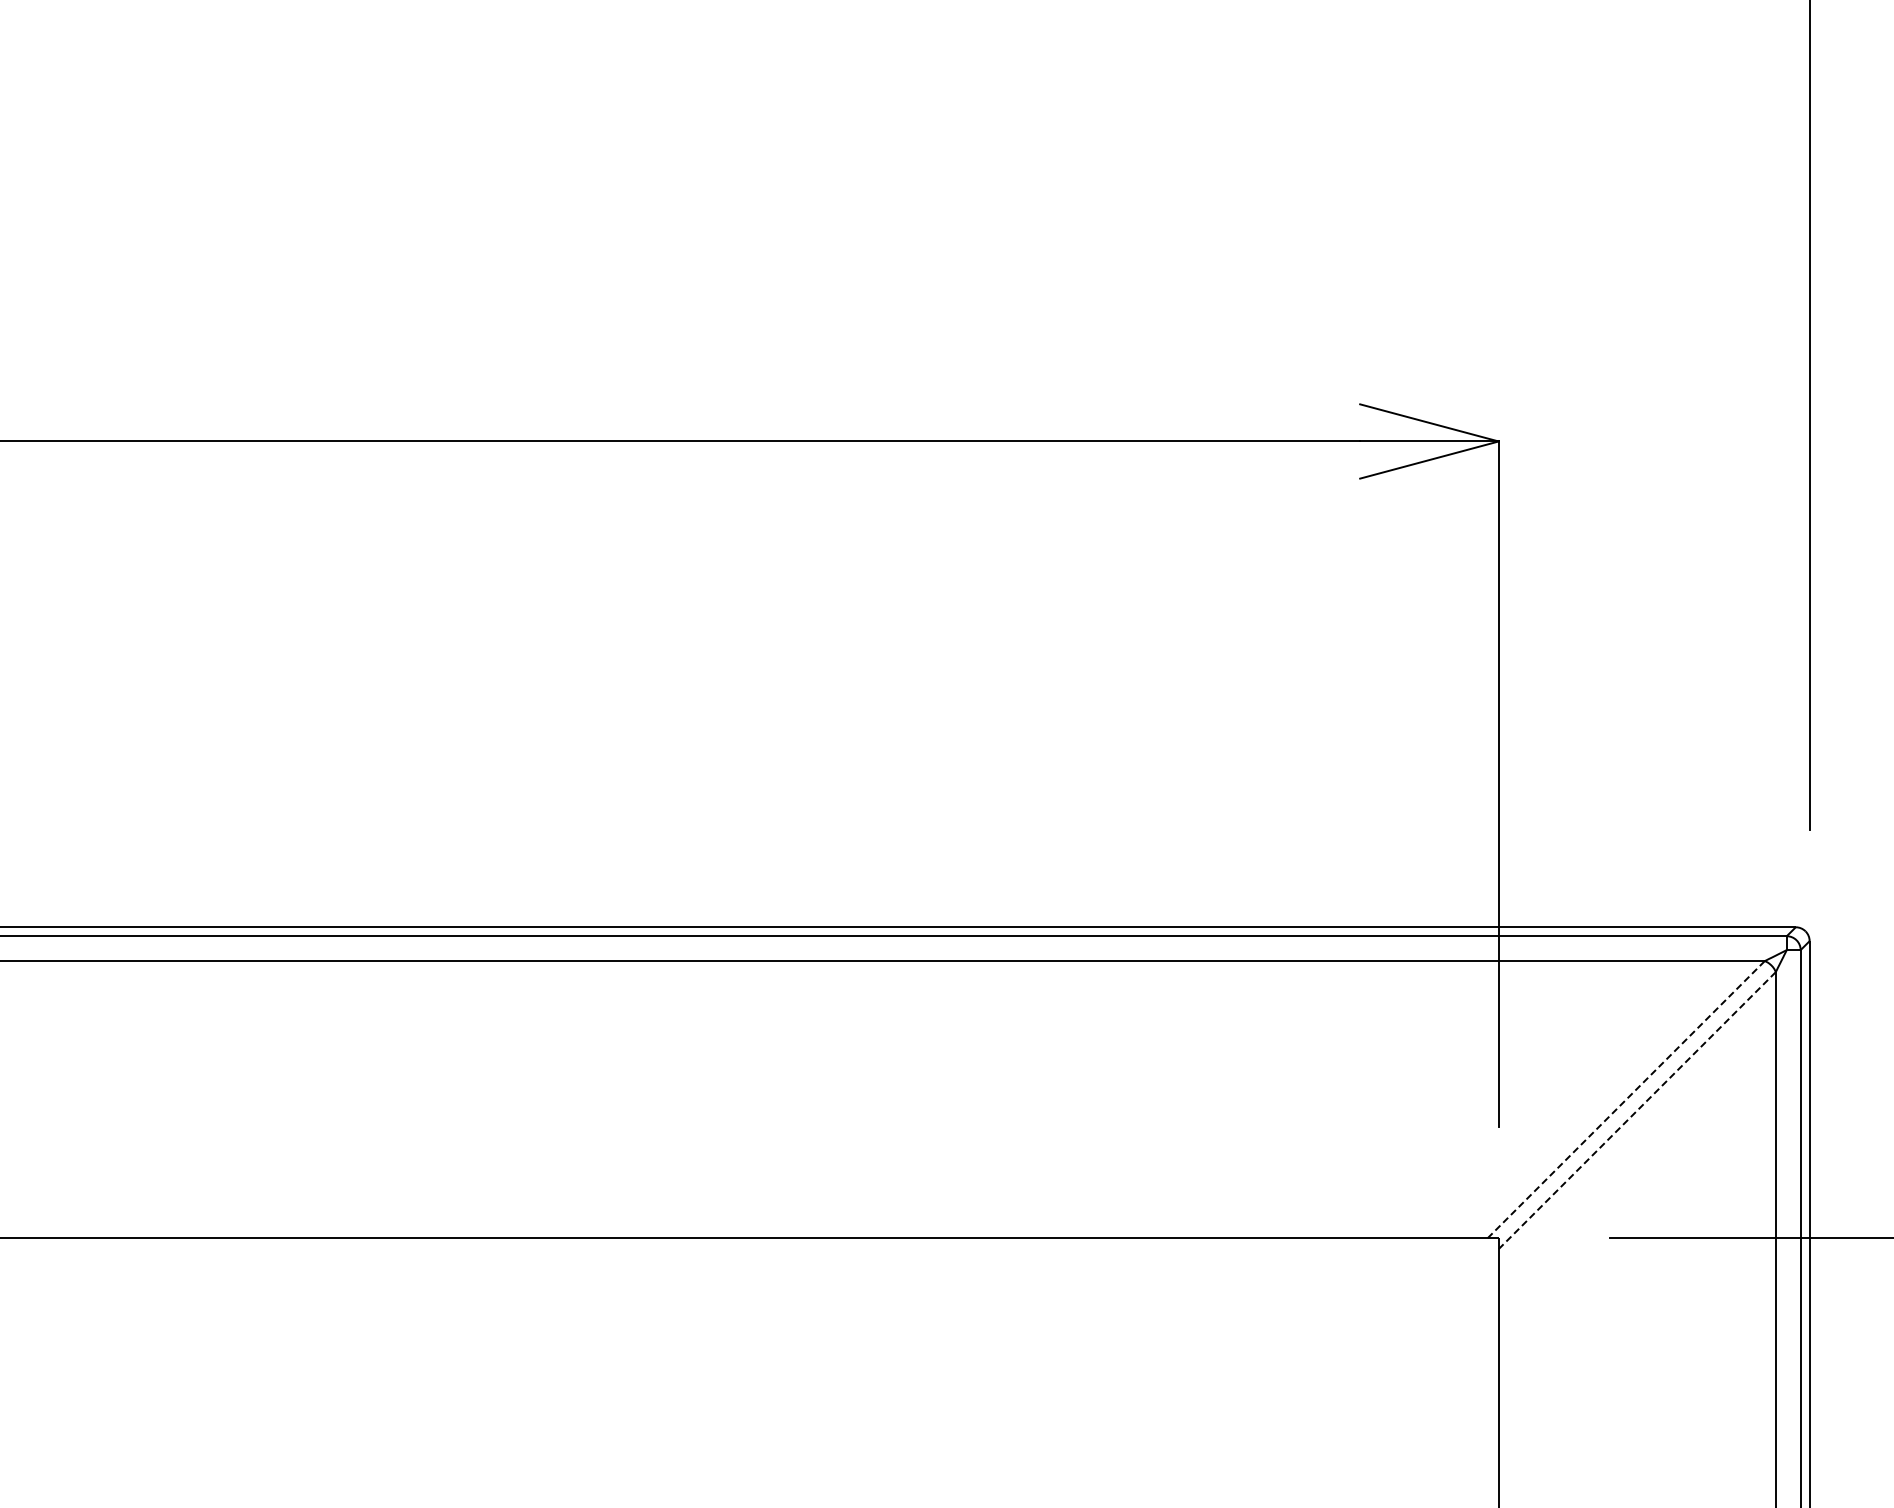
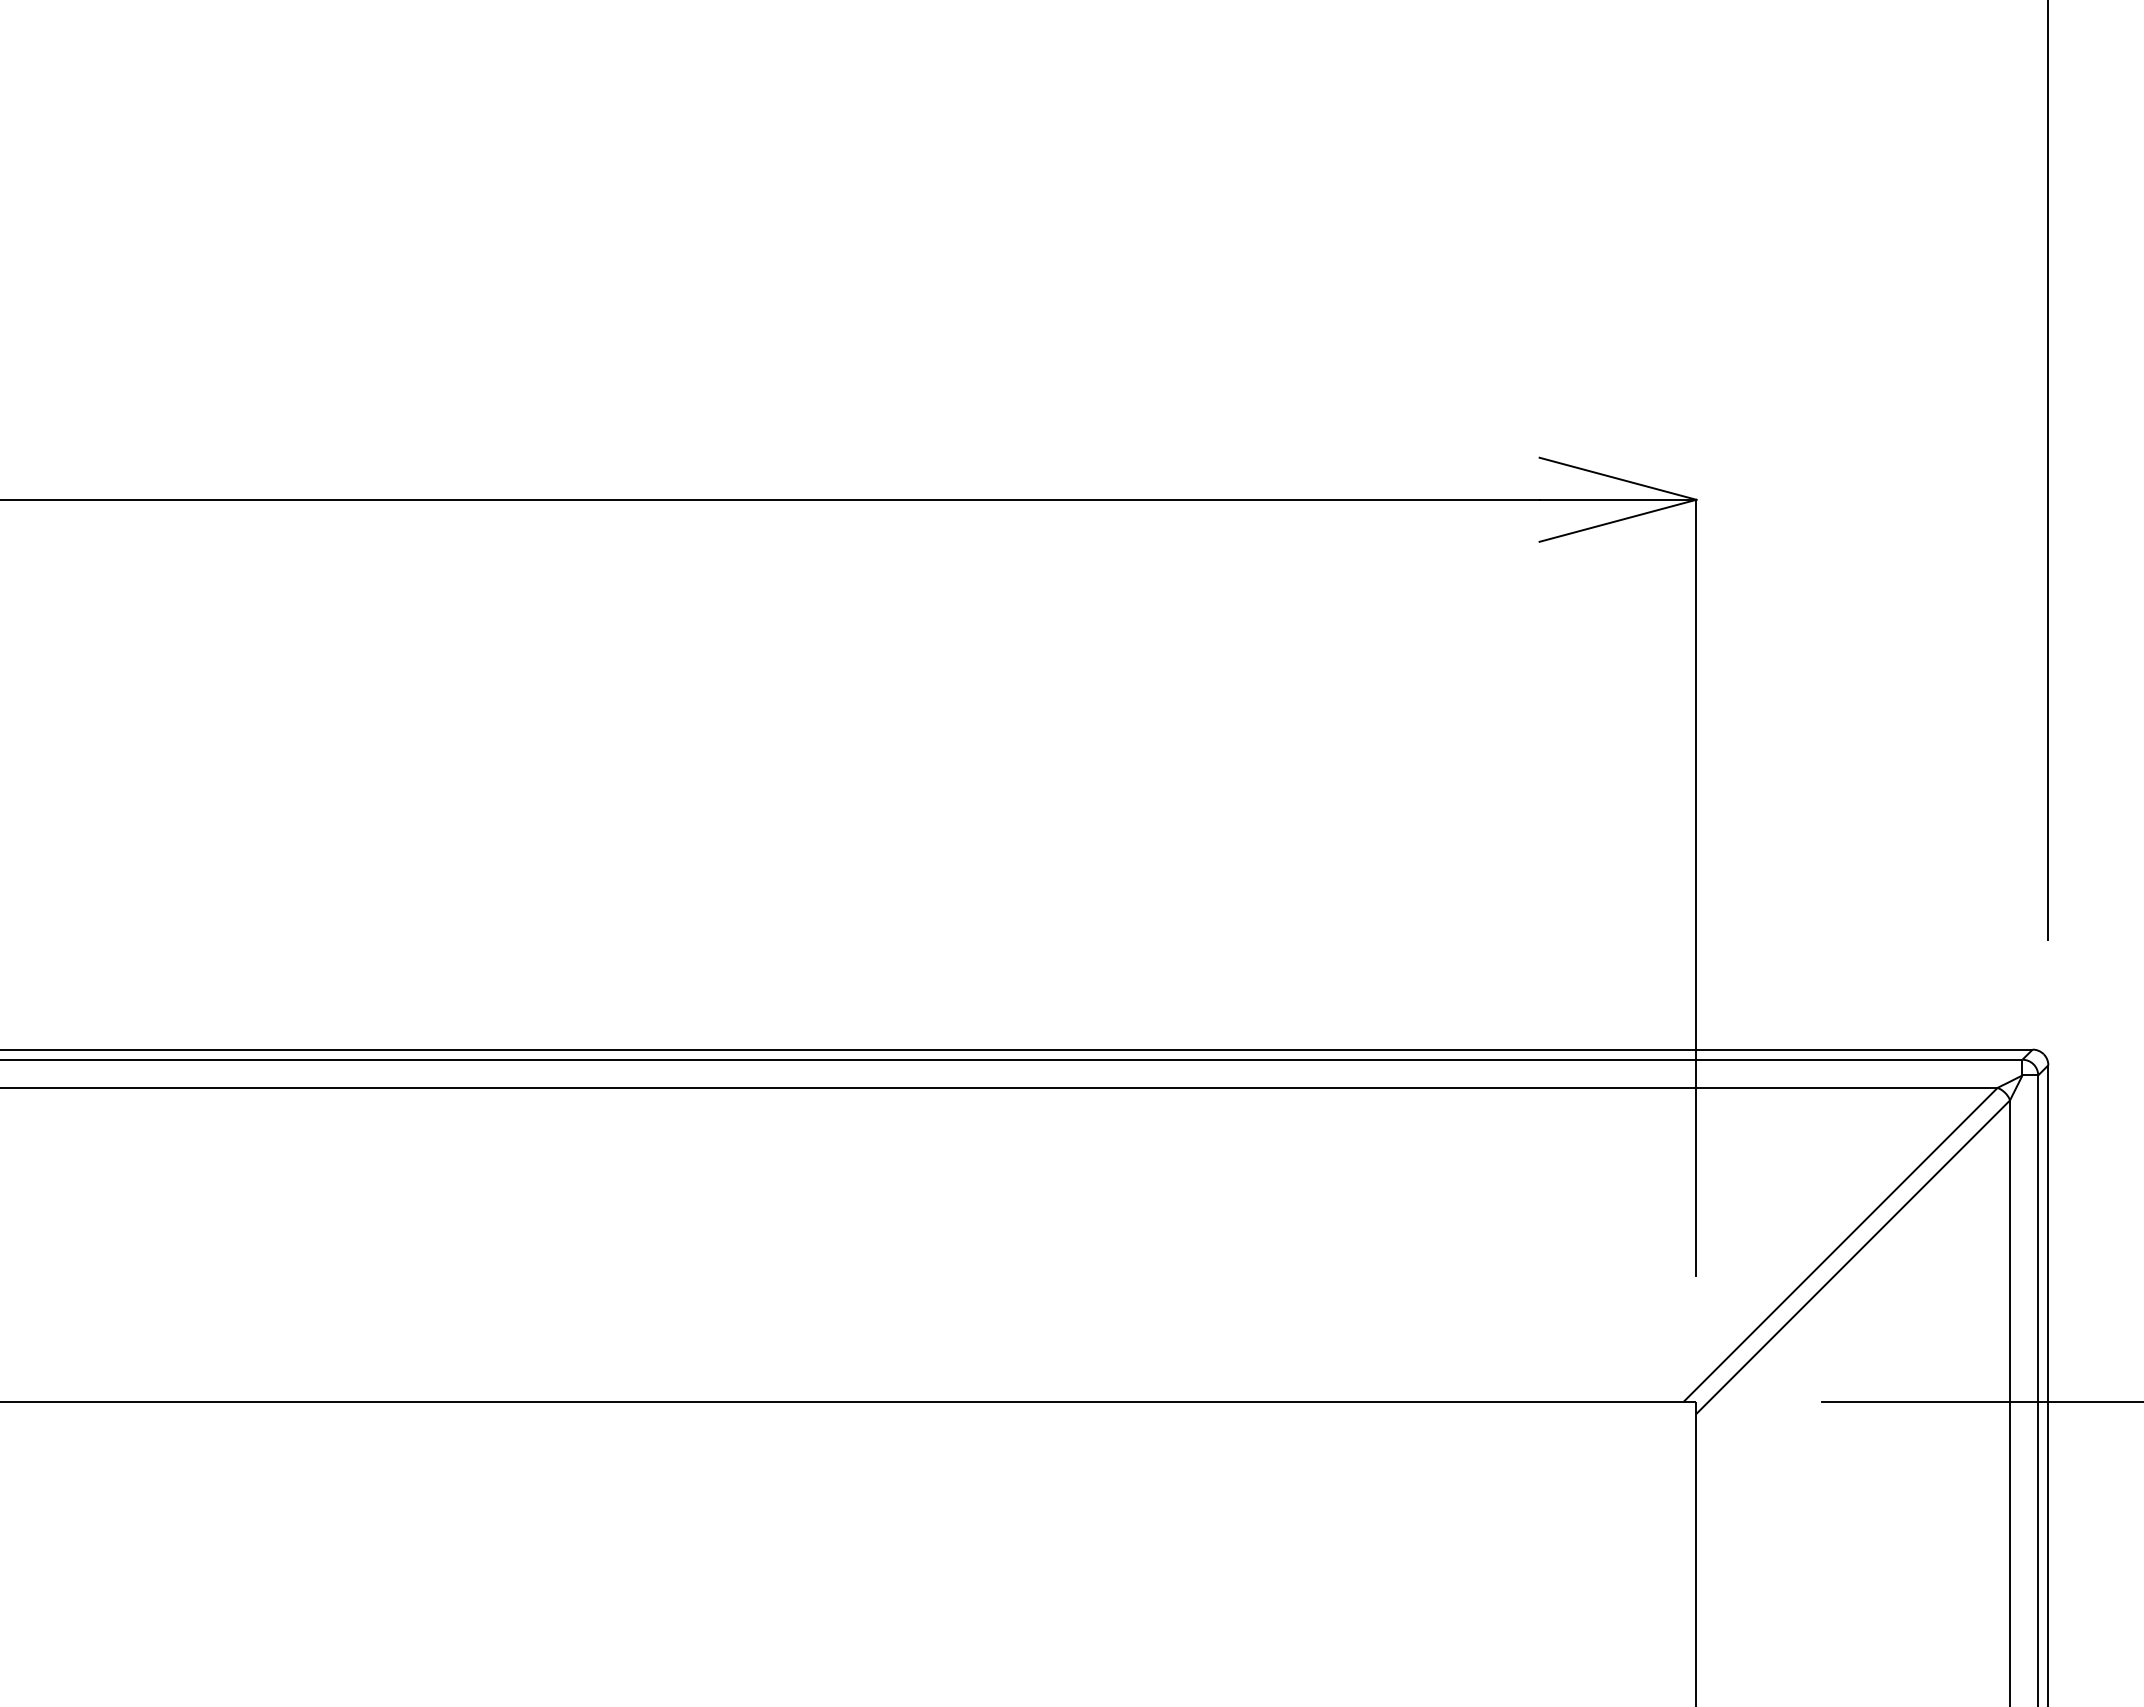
line: (1626, 1099) -> (1841, 1244), dashed -> solid
line: (1637, 1110) -> (1853, 1256), dashed -> solid

